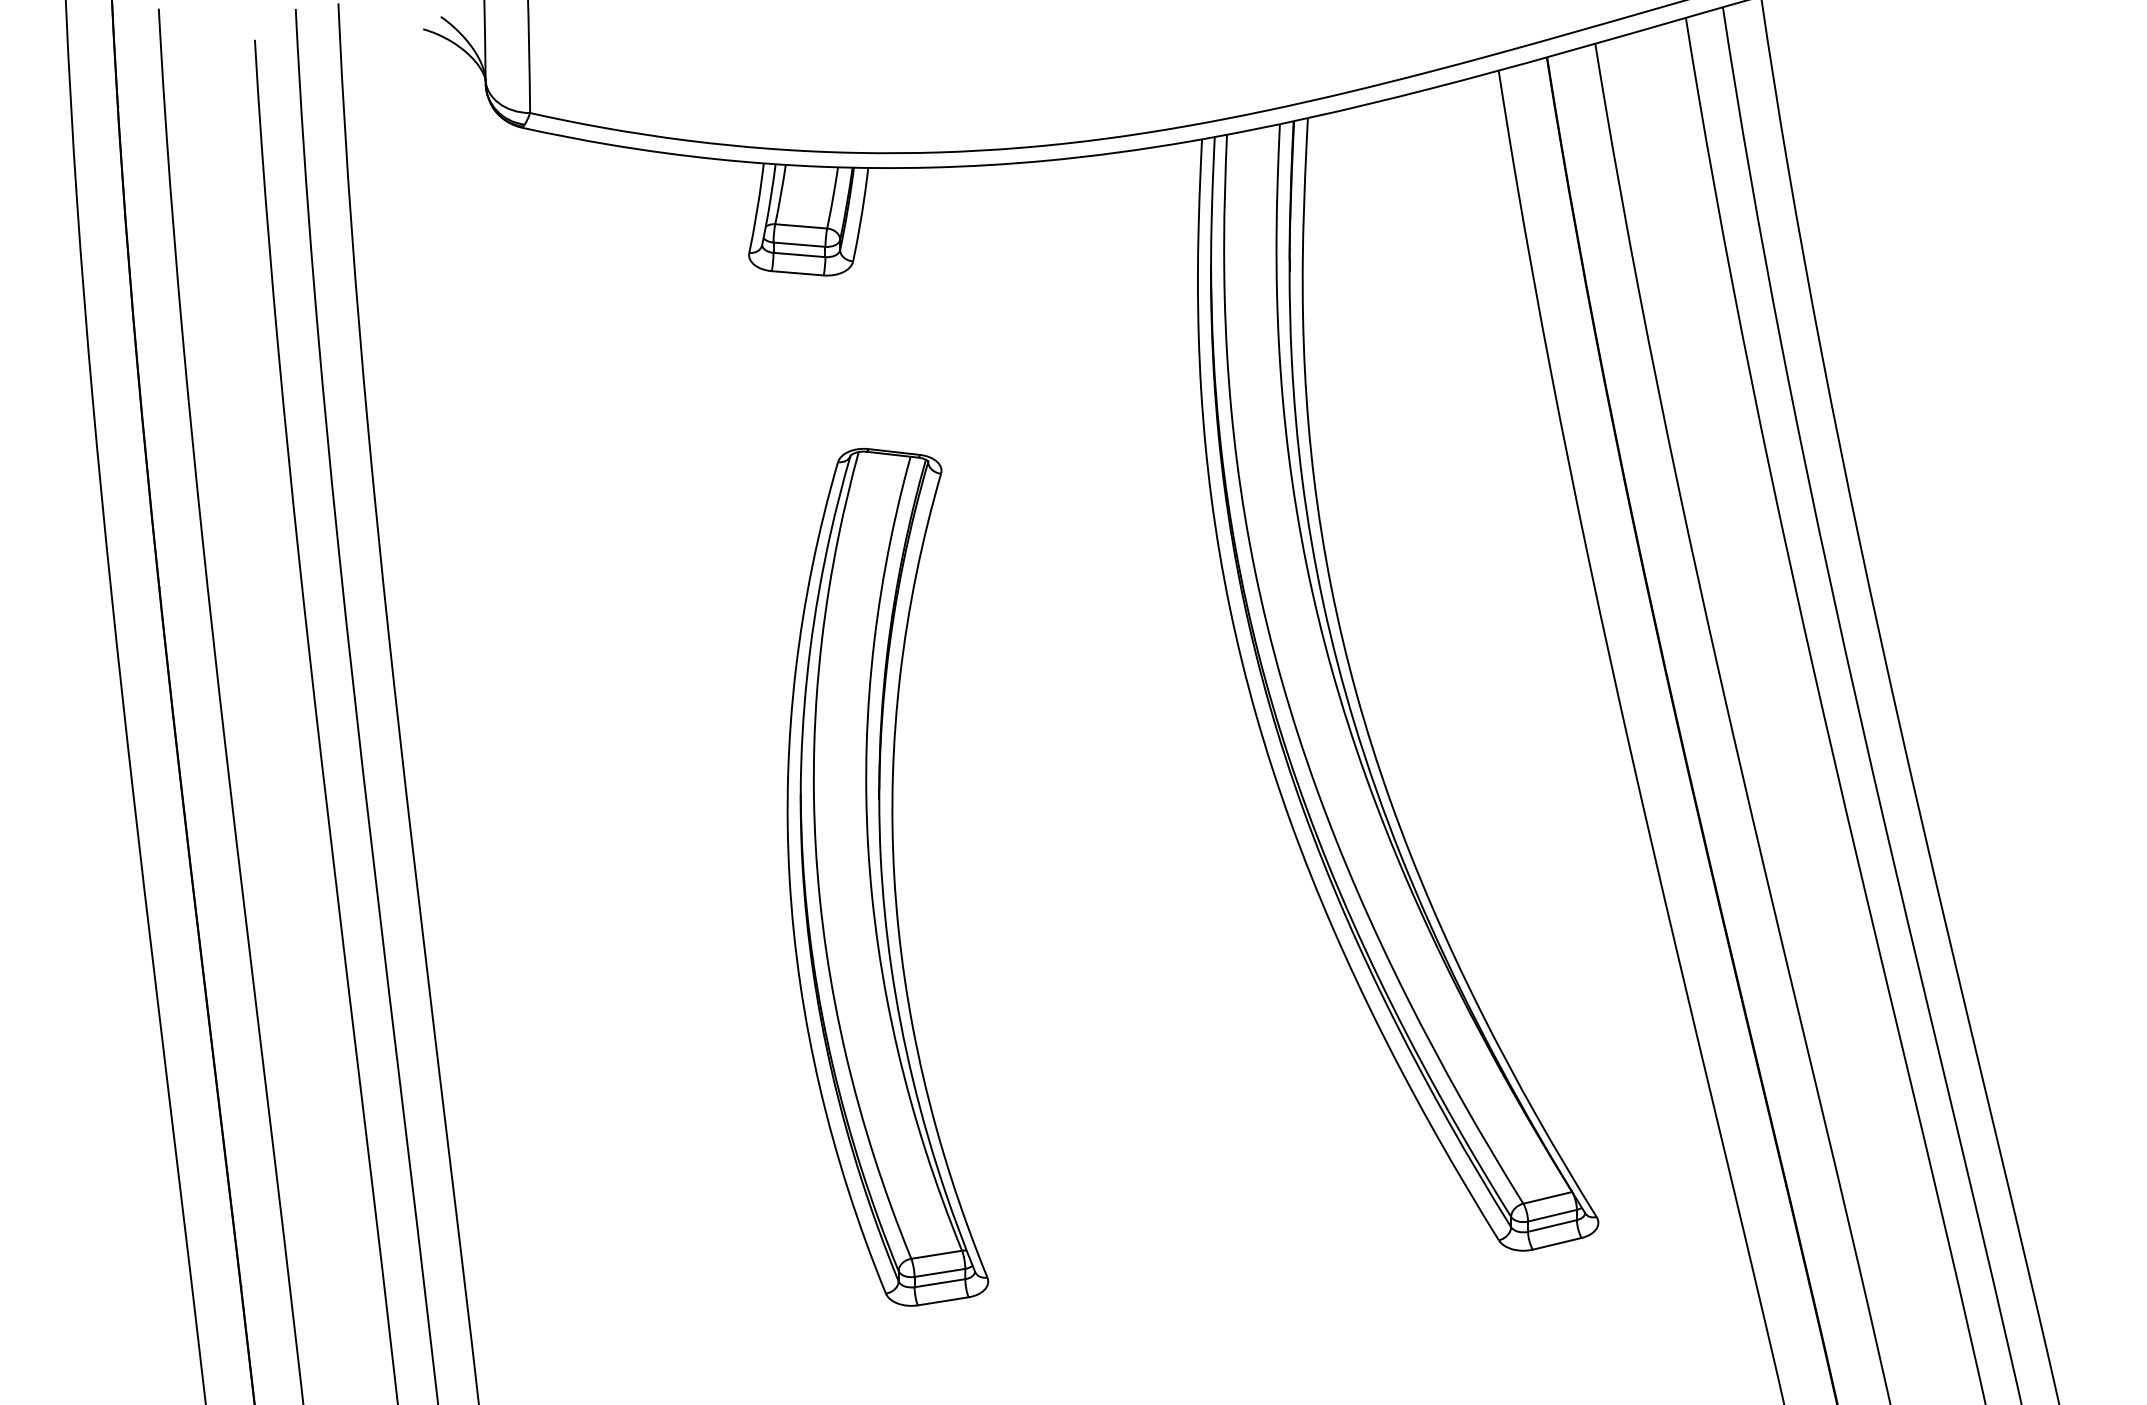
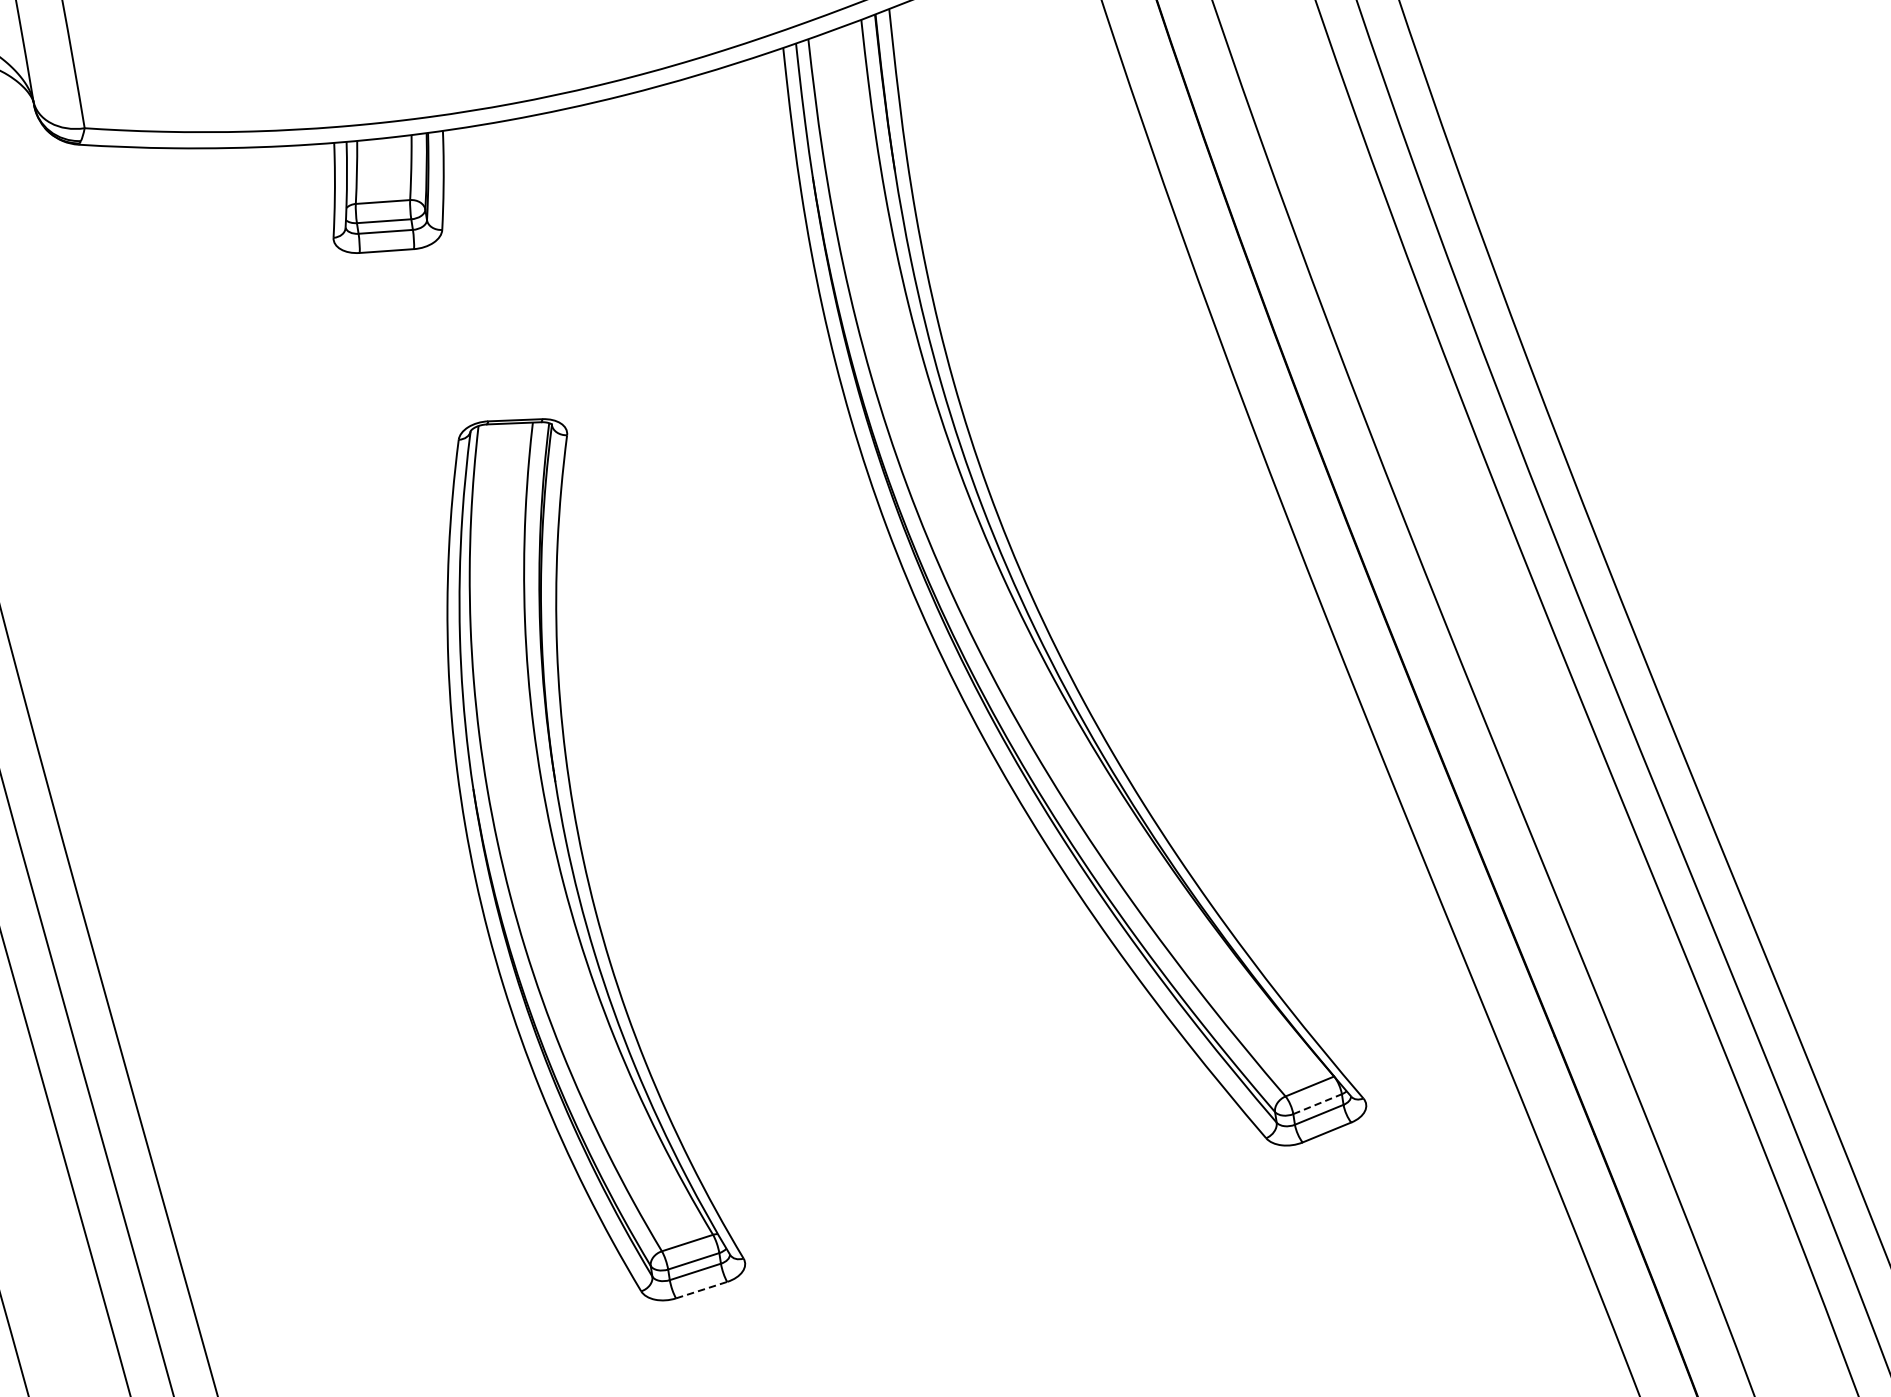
line: (1552, 1215) -> (1317, 1103), solid -> dashed
line: (943, 1301) -> (702, 1290), solid -> dashed

